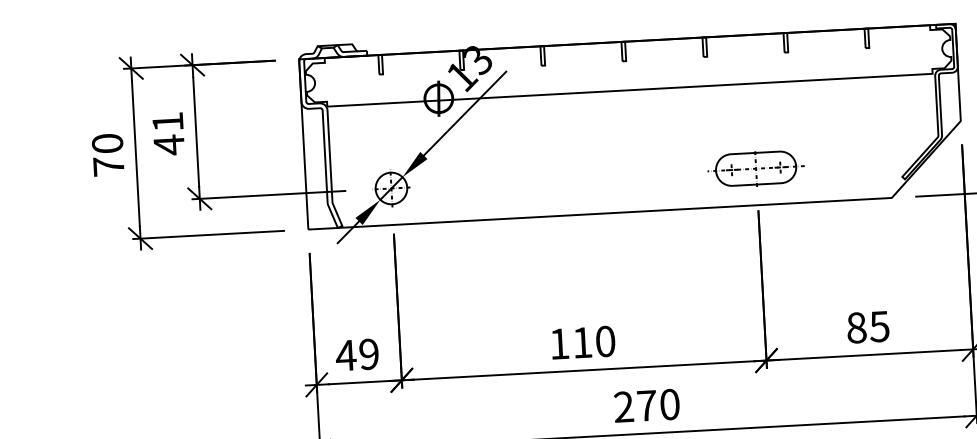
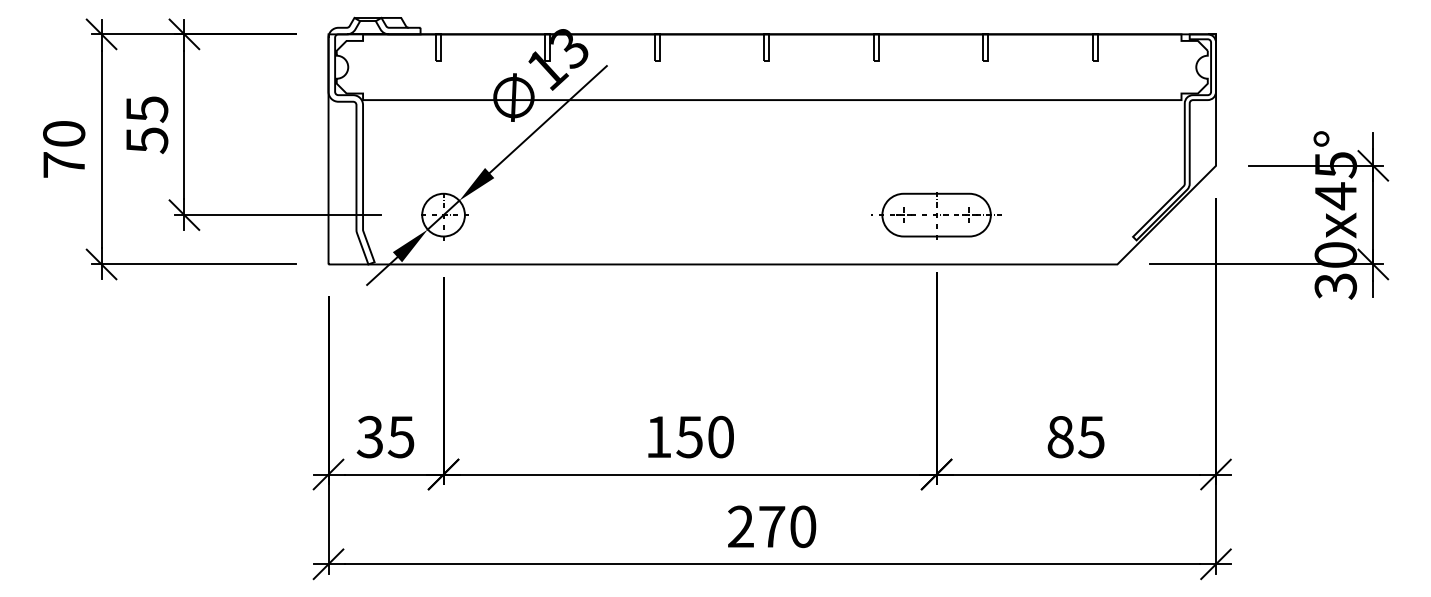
text: (168, 134) -> (147, 125), 41 -> 55
text: (582, 343) -> (689, 437), 110 -> 150
text: (357, 354) -> (385, 436), 49 -> 35

